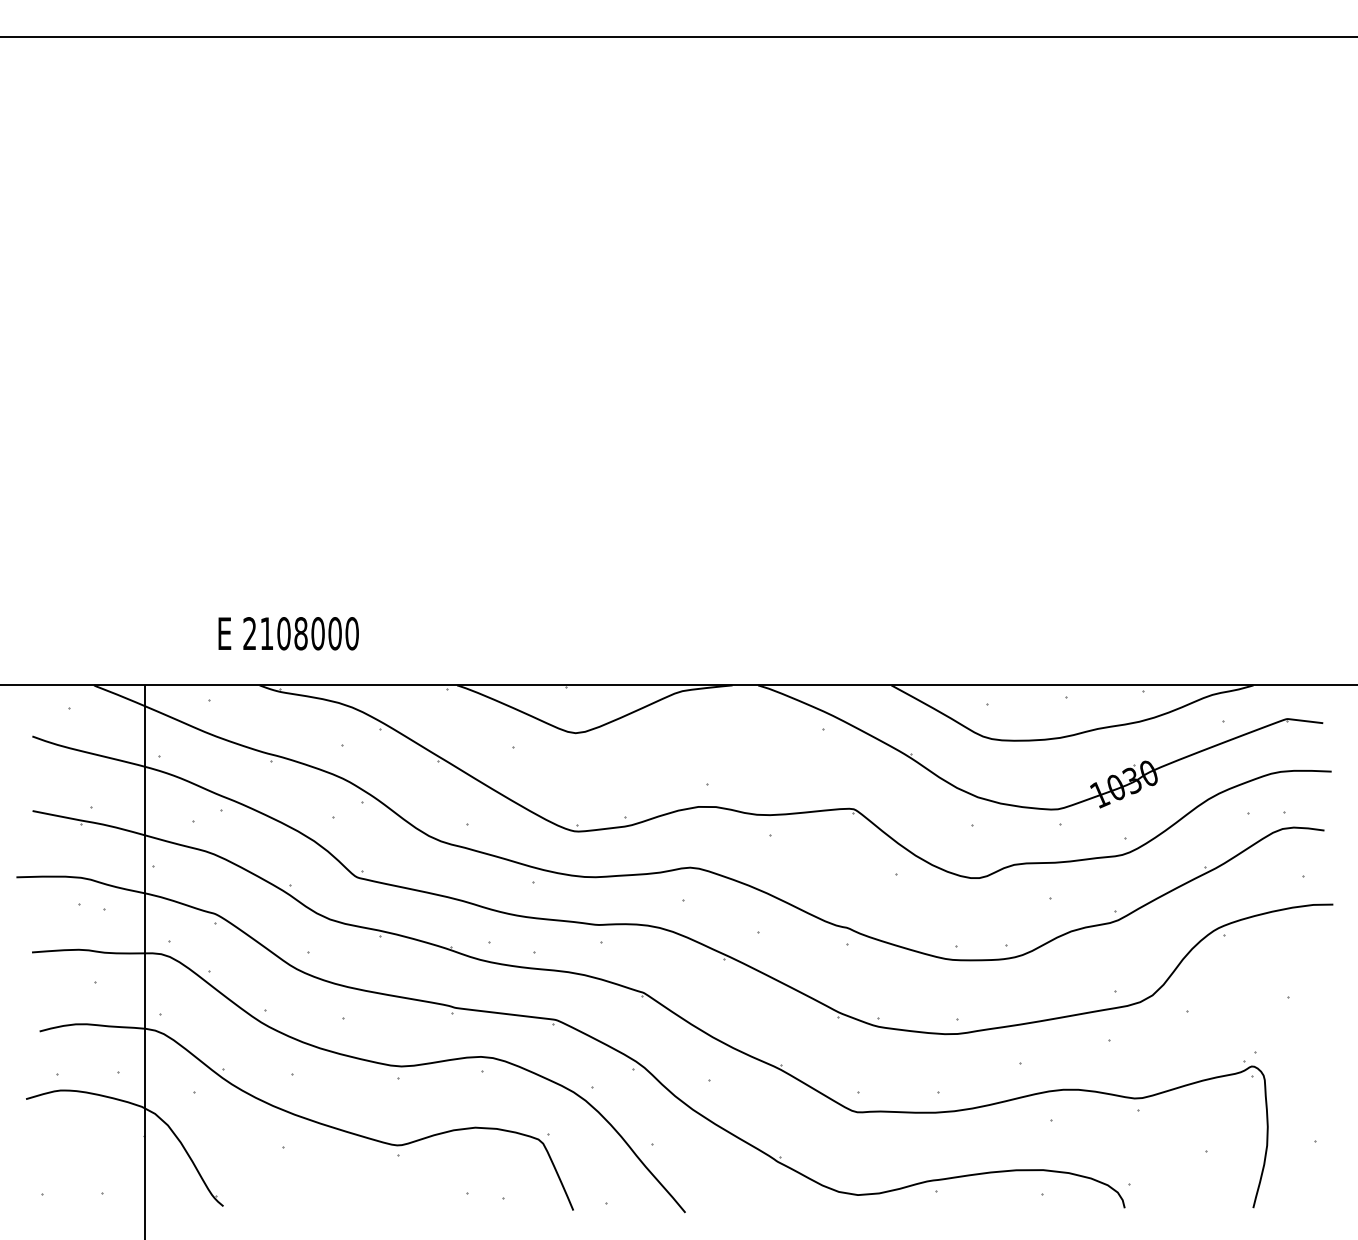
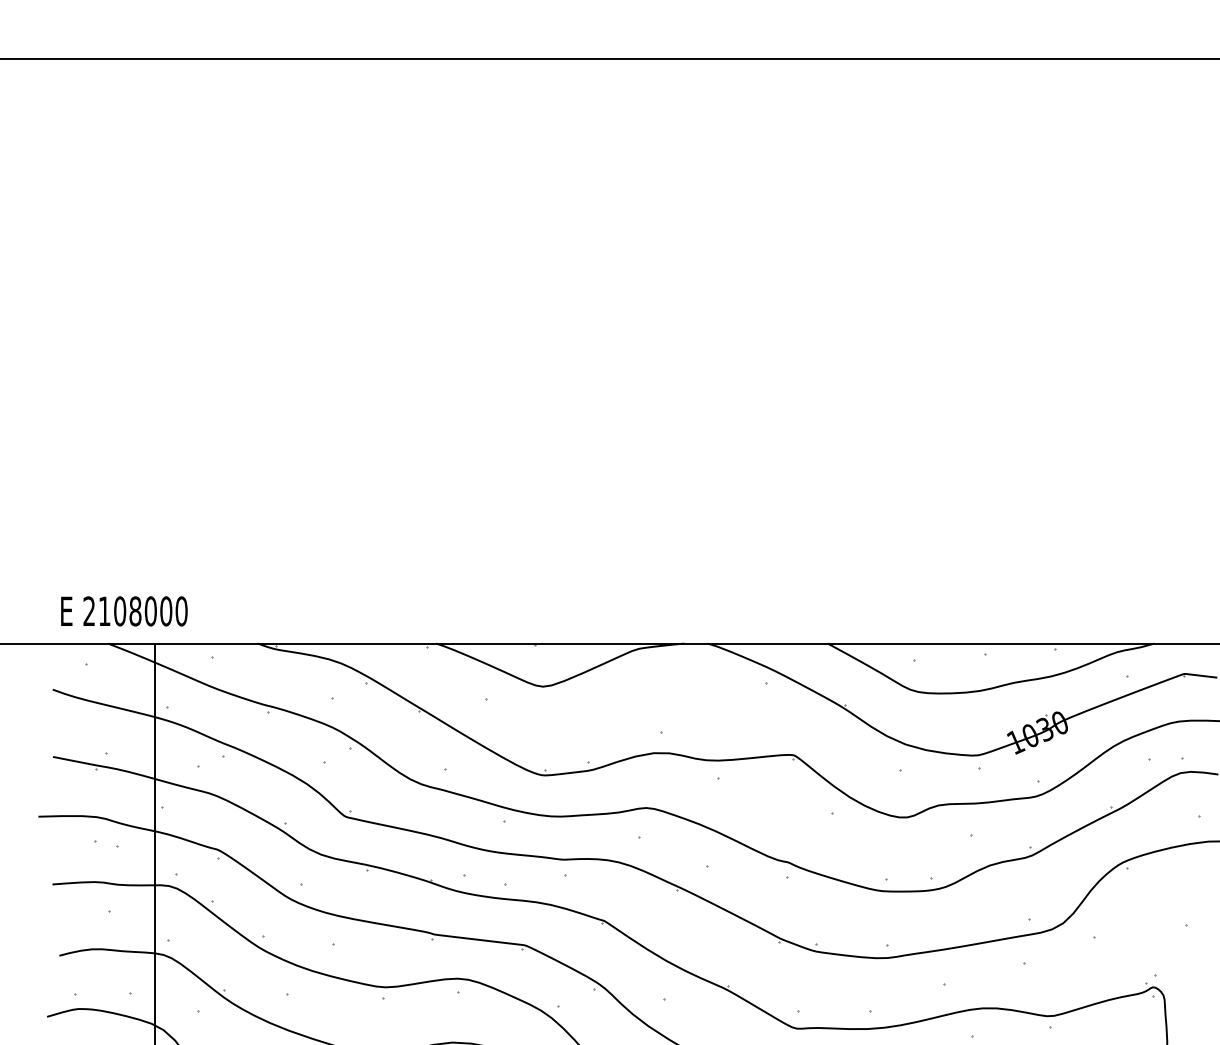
text: (288, 633) -> (124, 611), moved

